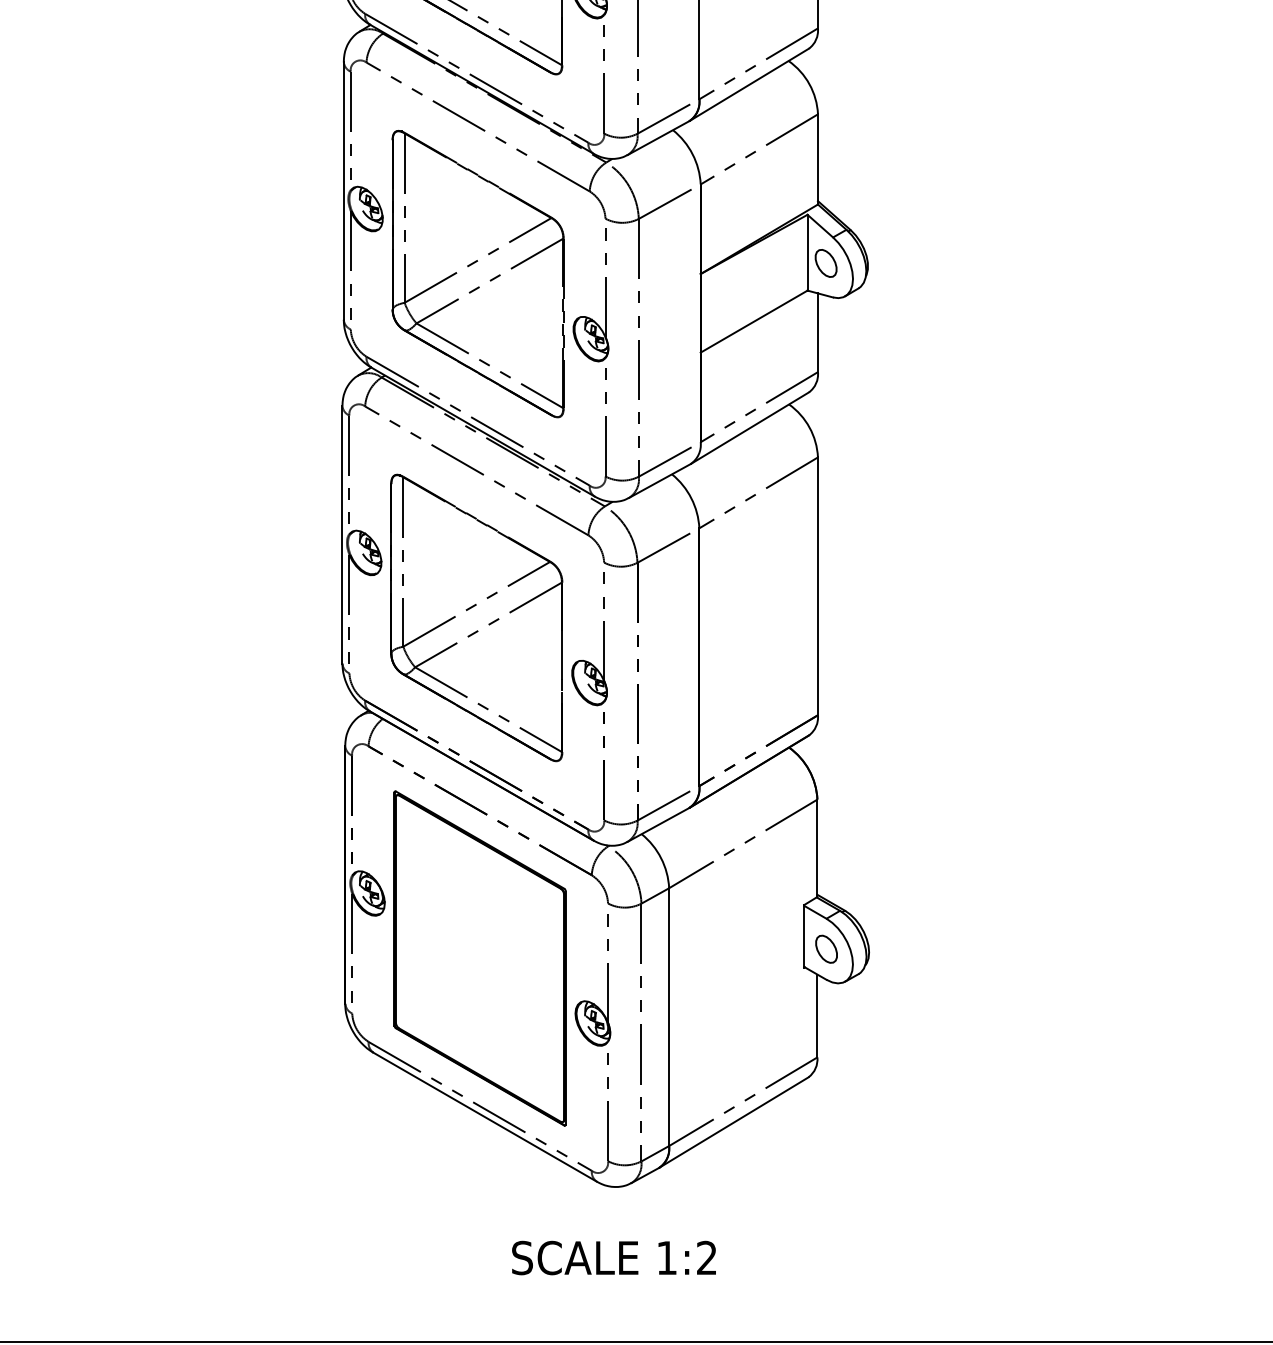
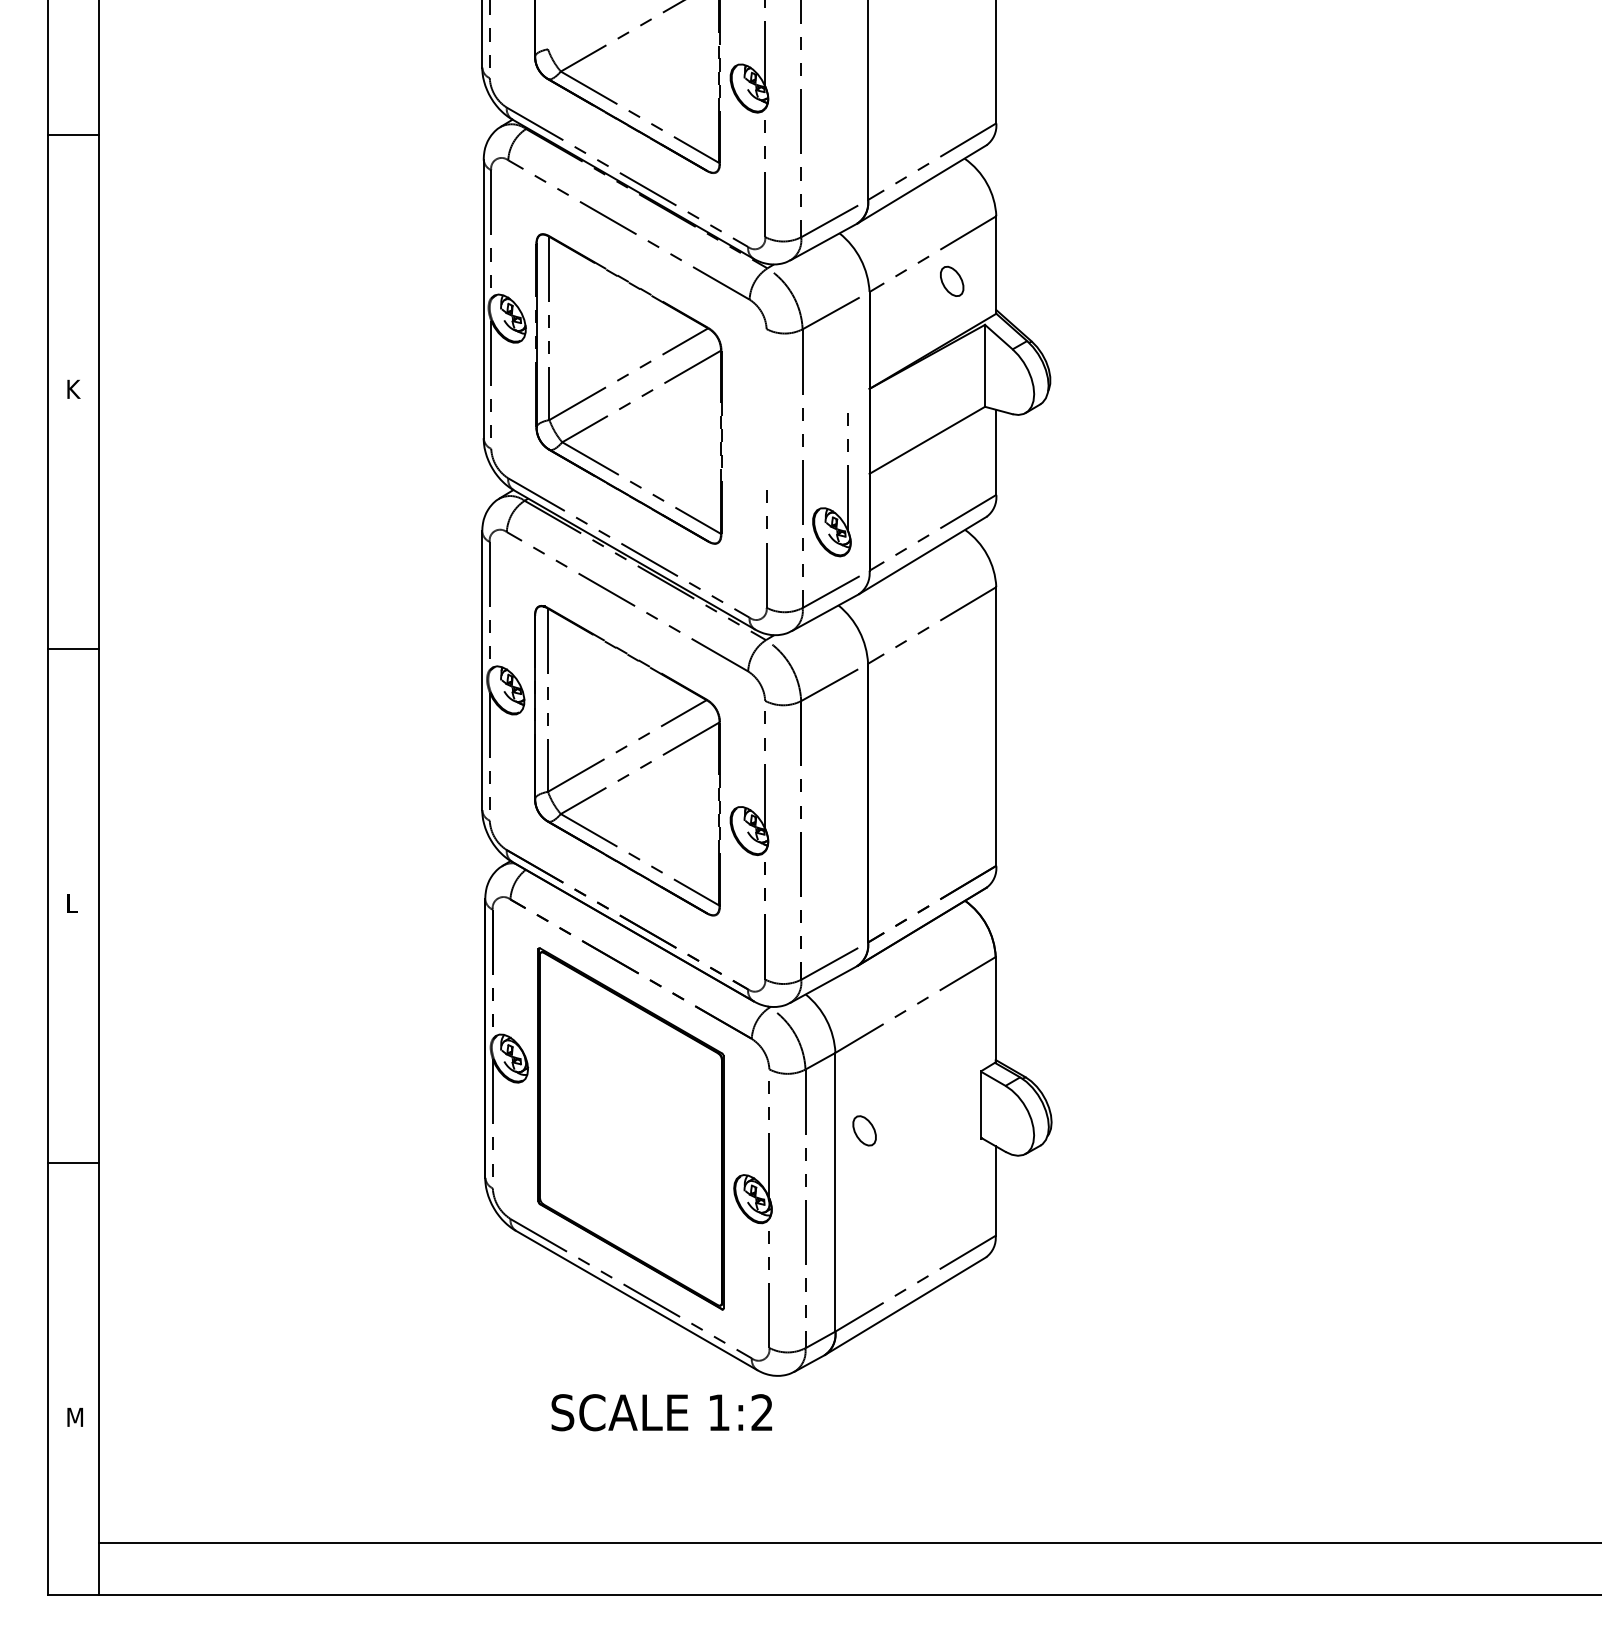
part: (826, 262) -> (952, 280), moved
part: (605, 295) -> (847, 485), moved
part: (826, 948) -> (864, 1130), moved
text: (613, 1257) -> (661, 1412), moved

